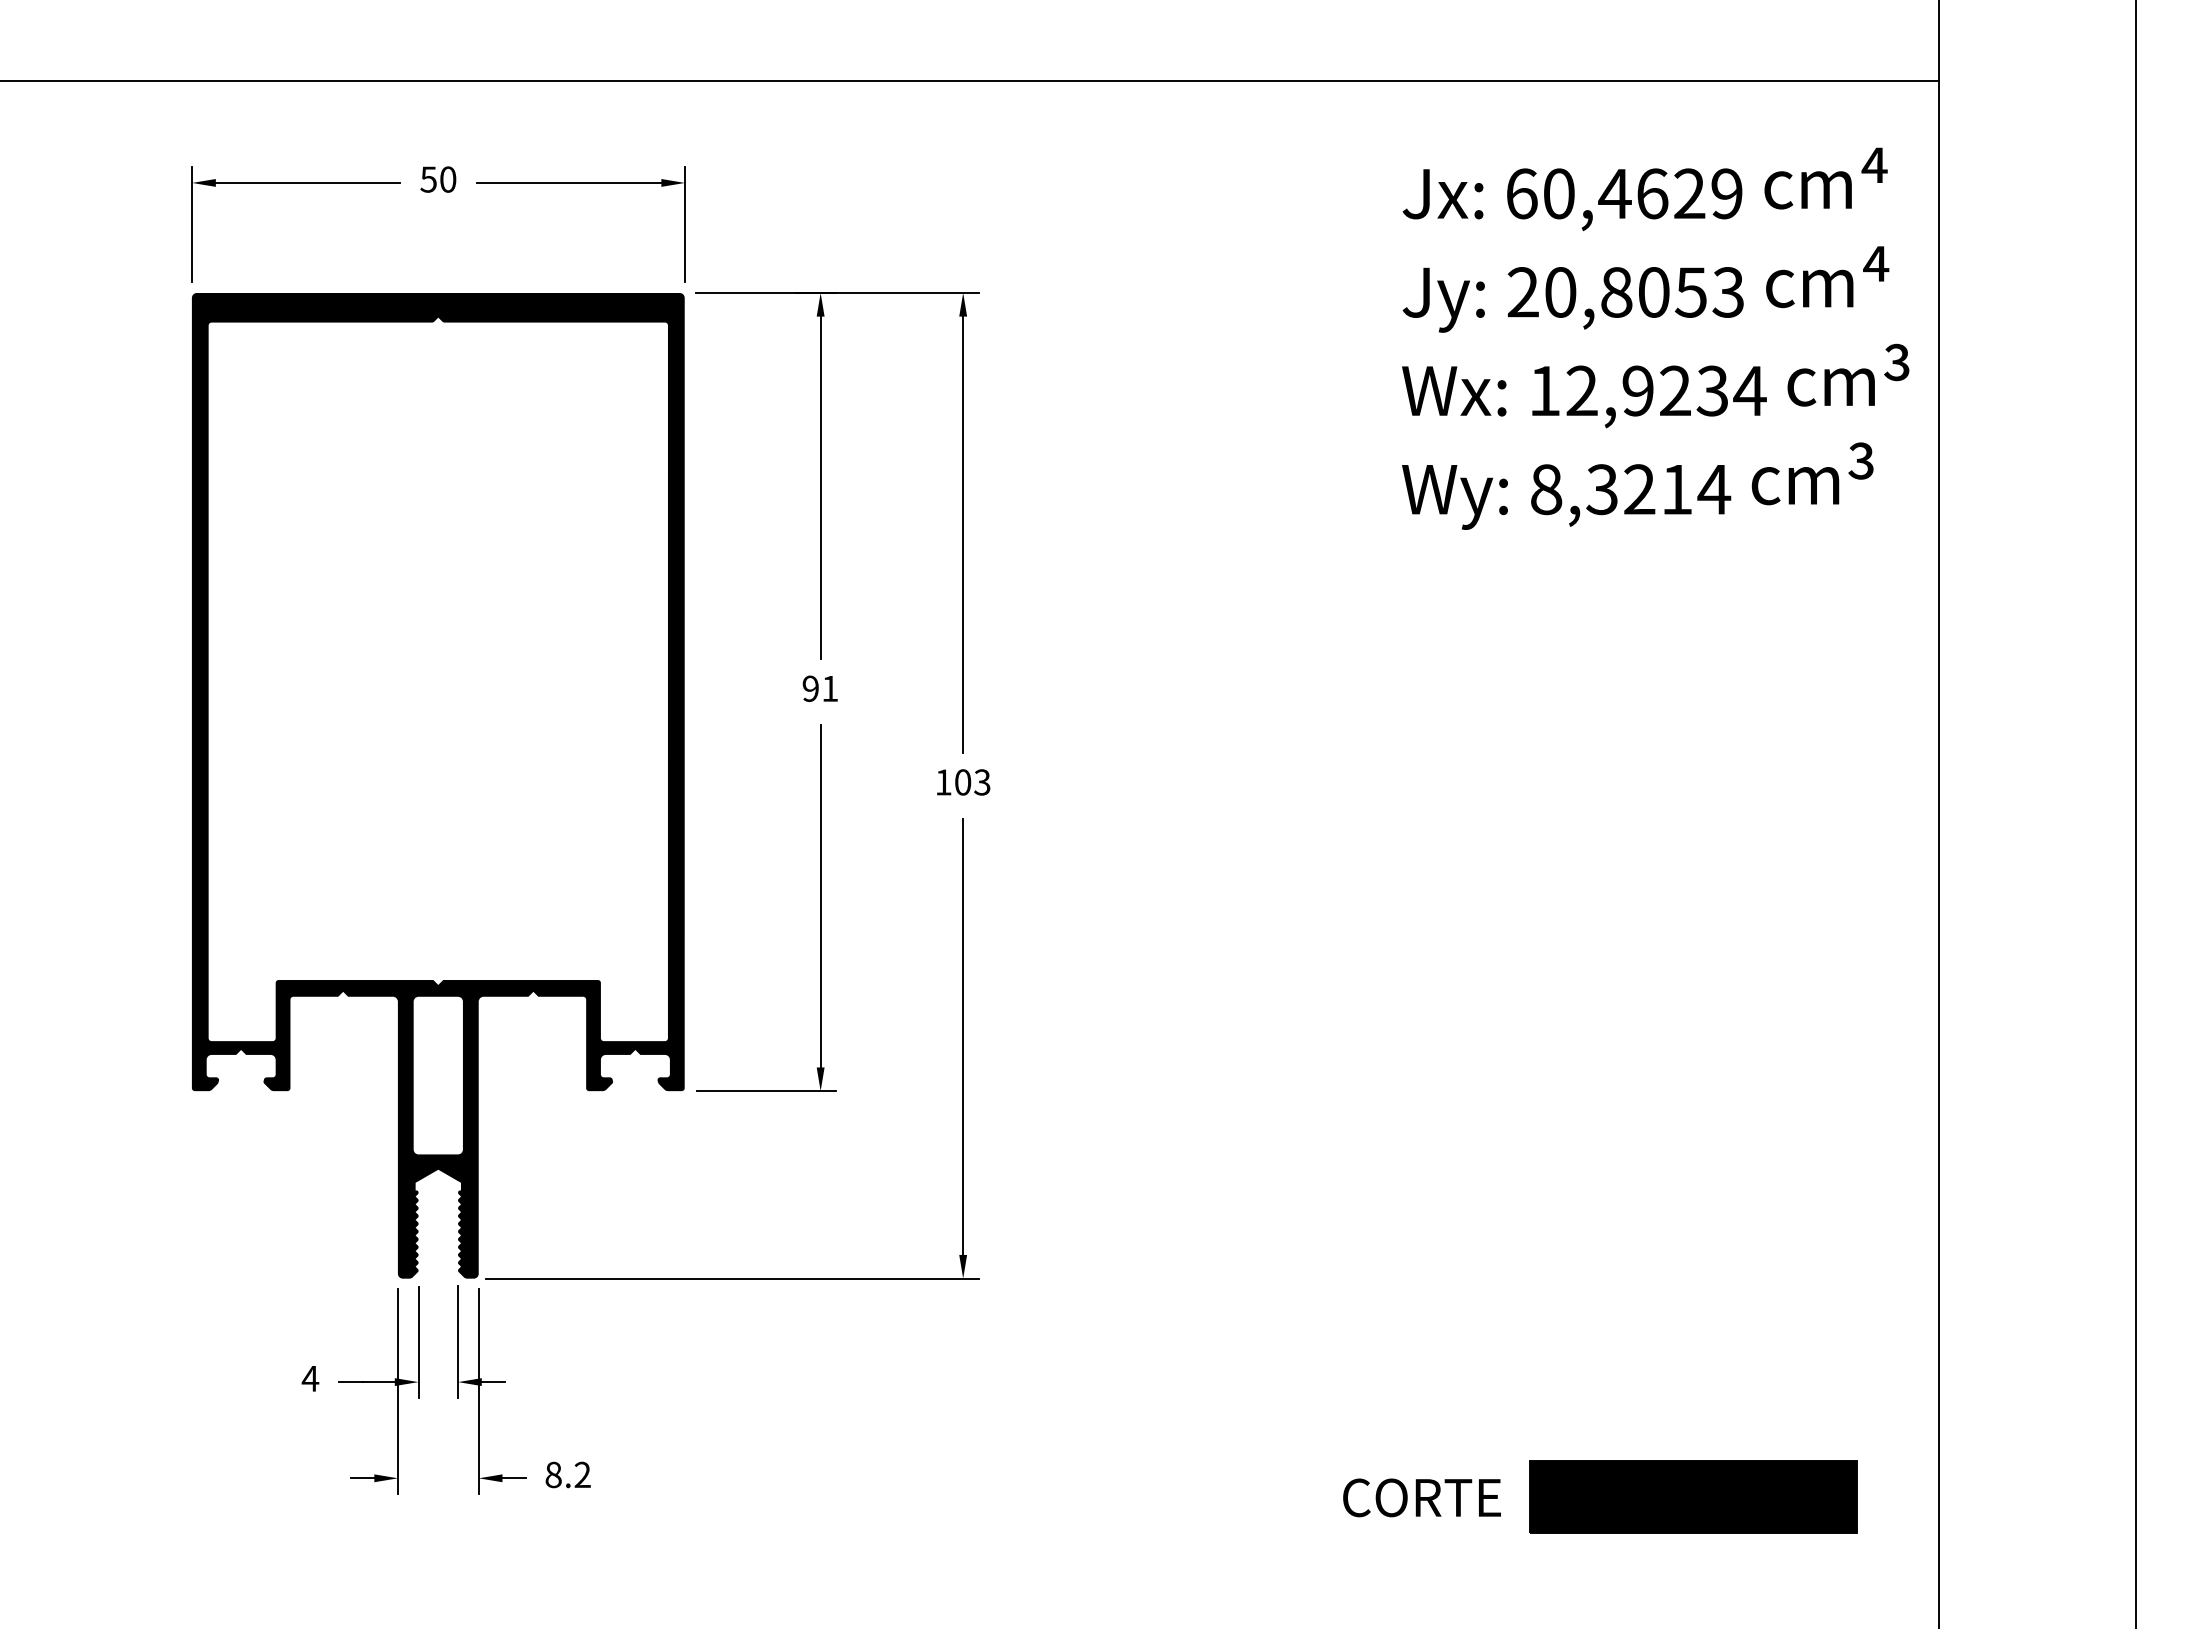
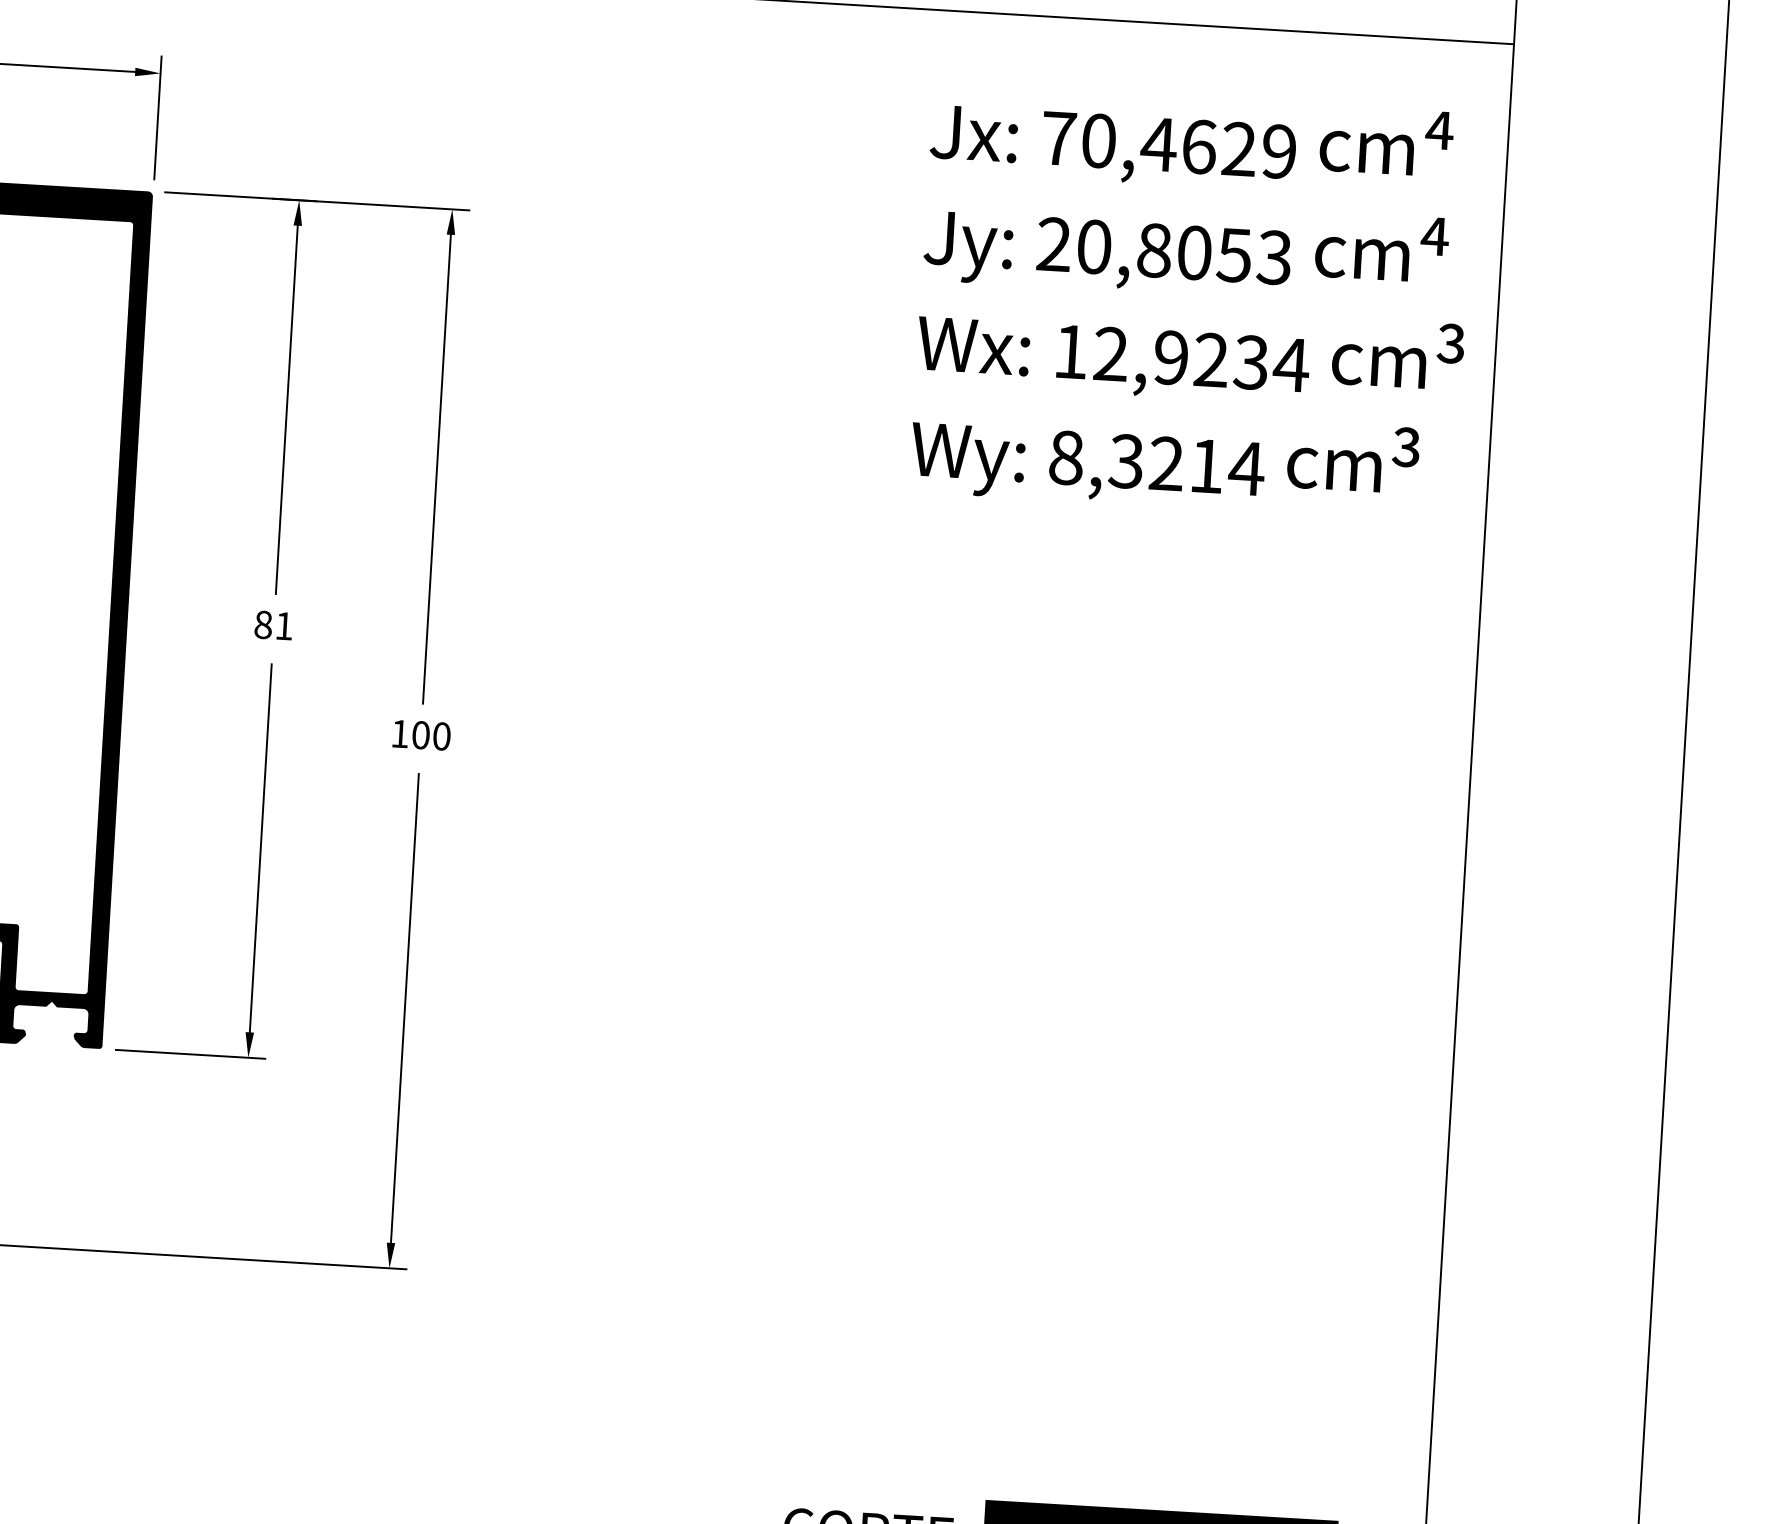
text: (1521, 193) -> (1058, 138), 60,4629 -> 70,4629
text: (810, 688) -> (263, 624), 91 -> 81
text: (982, 782) -> (441, 736), 103 -> 100

